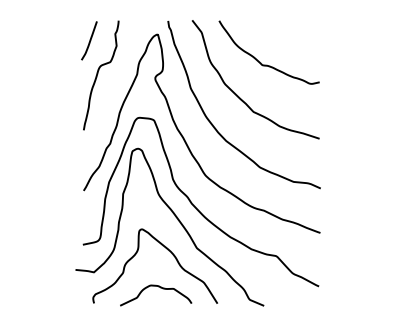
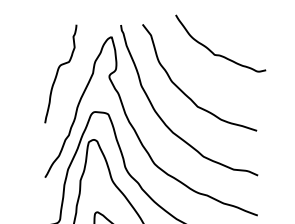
curve: (89, 40) -> (50, 42), removed
curve: (267, 64) -> (219, 54), moved

